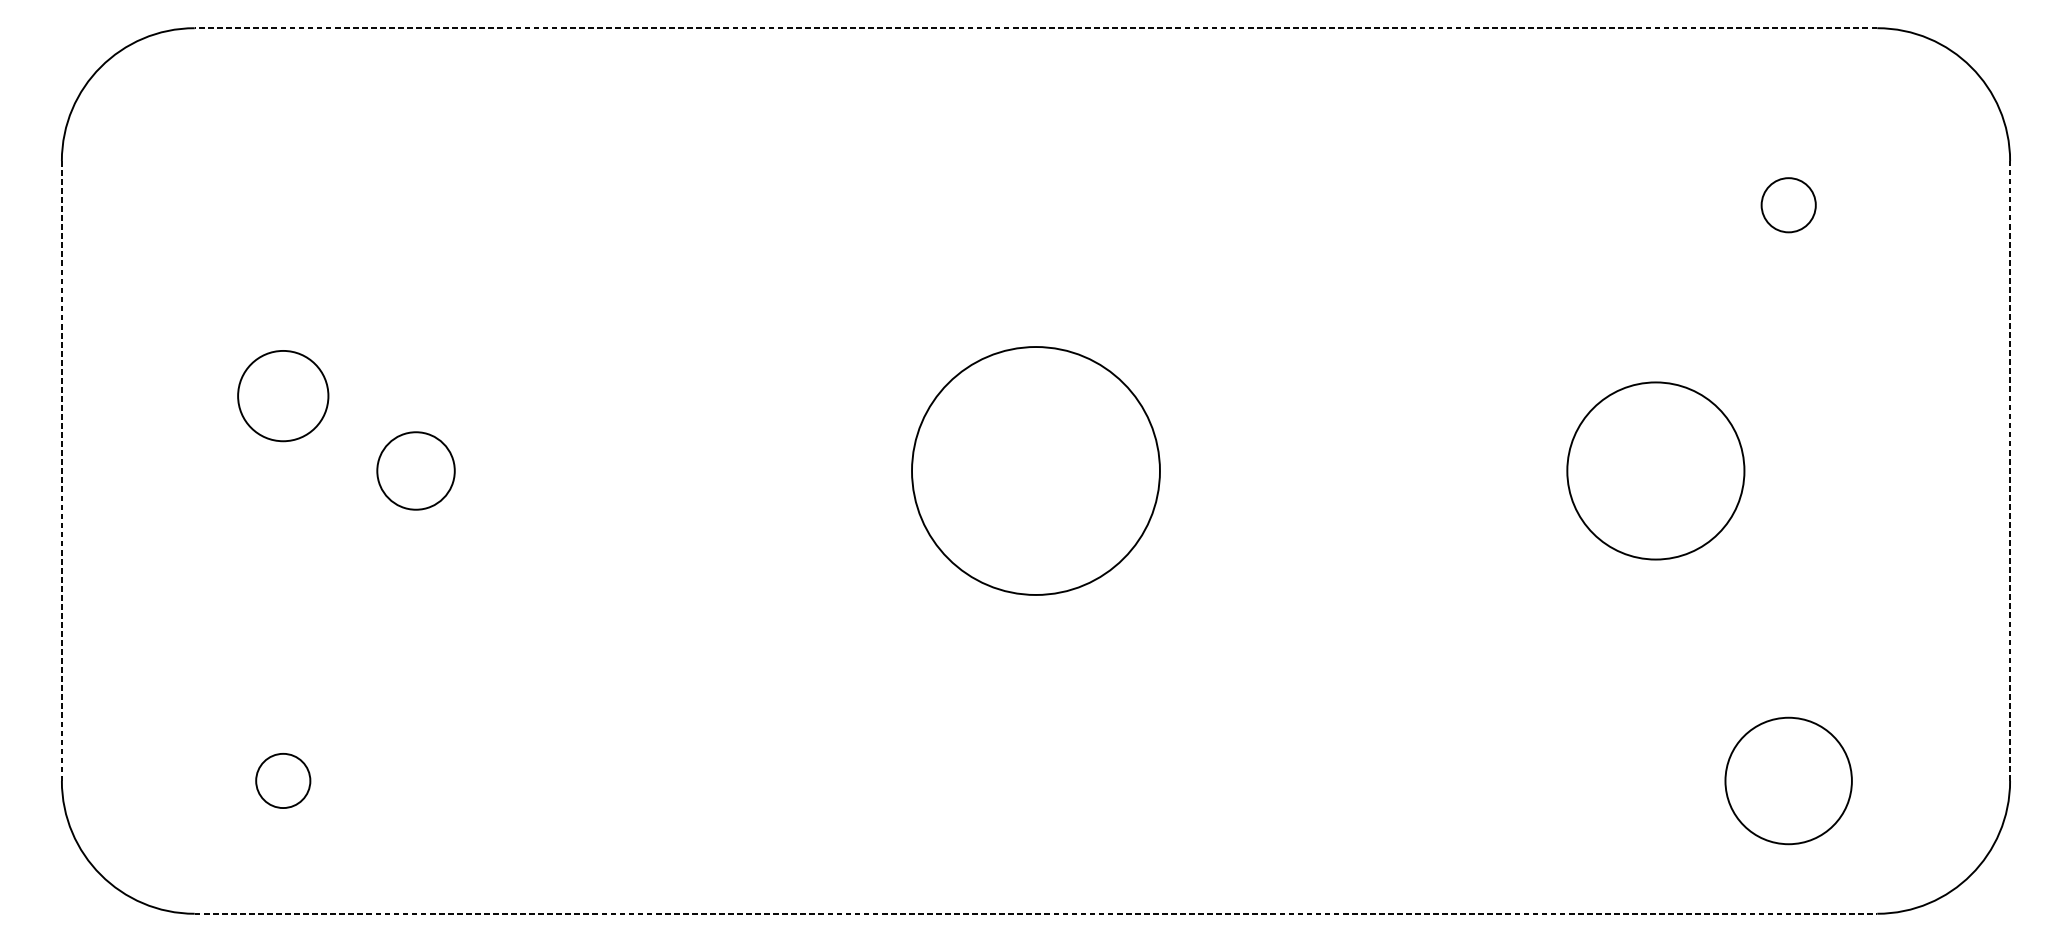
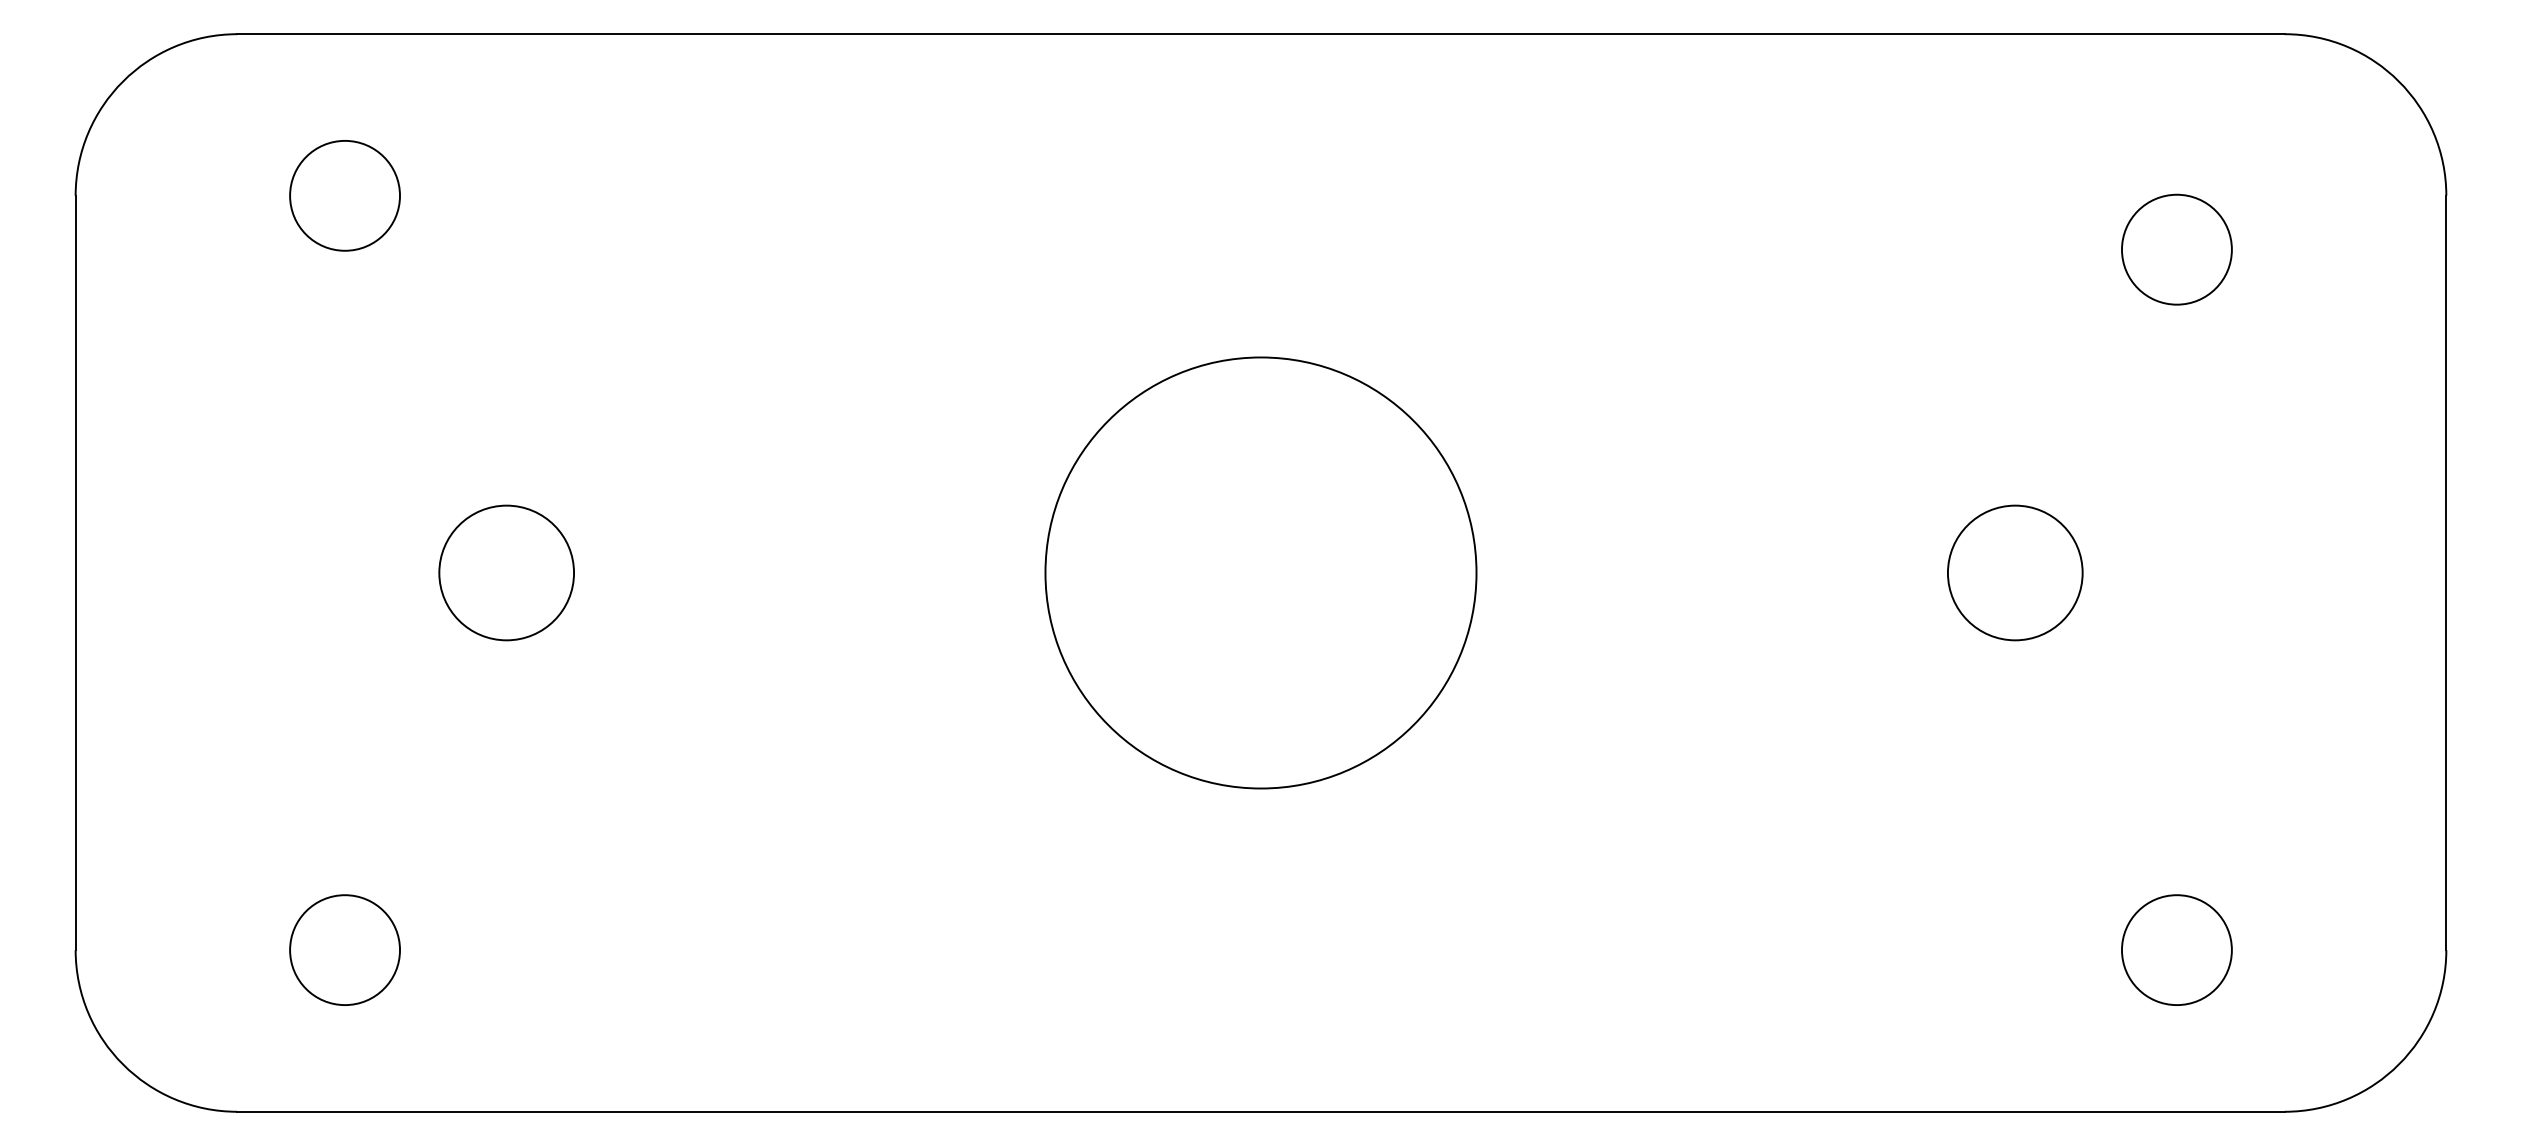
line: (1036, 28) -> (1261, 34), dashed -> solid
circle: (1788, 205) -> (2176, 249), size x1.67
circle: (282, 395) -> (344, 195), moved
circle: (415, 470) -> (506, 572), size x1.43
circle: (1035, 470) -> (1260, 572), size x1.43
circle: (1655, 470) -> (2014, 572), size x0.62
line: (2010, 470) -> (2446, 572), dashed -> solid
line: (61, 471) -> (75, 573), dashed -> solid
circle: (1788, 780) -> (2176, 949), size x0.71
circle: (283, 781) -> (345, 950), size x1.67
line: (1036, 913) -> (1261, 1111), dashed -> solid

